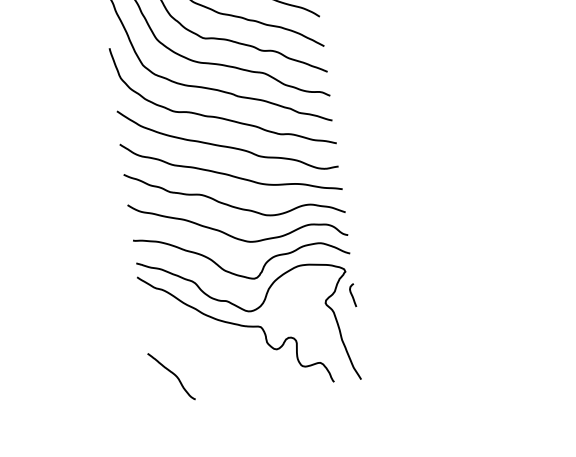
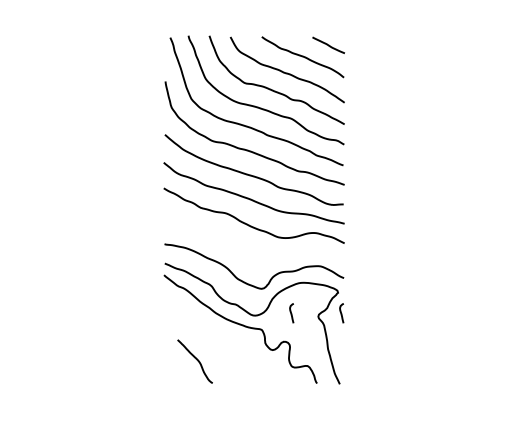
curve: (230, 234) -> (246, 249), removed
curve: (293, 303) -> (291, 313), added
curve: (171, 374) -> (195, 359), moved

